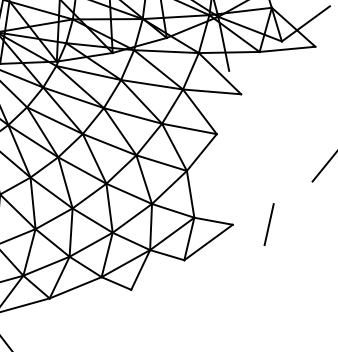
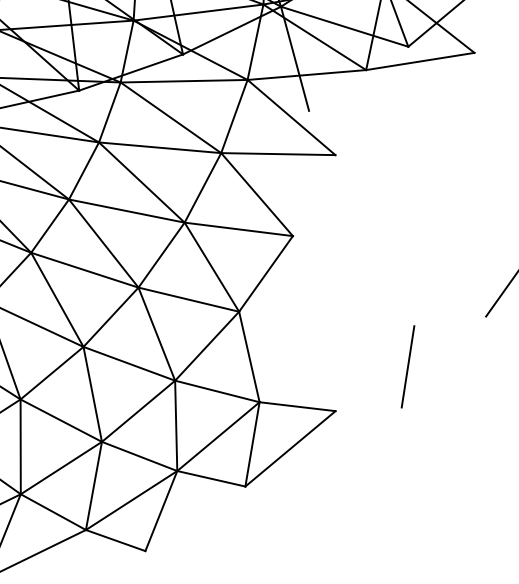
line: (268, 224) -> (406, 366), moved

